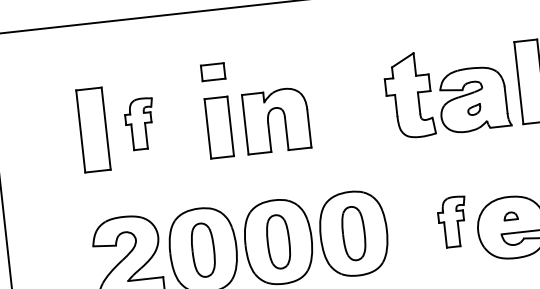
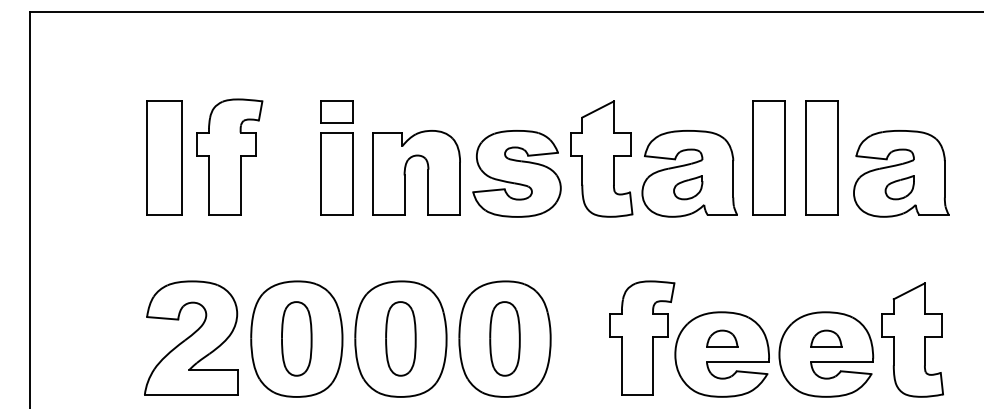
part: (212, 71) -> (336, 111), moved
part: (474, 109) -> (688, 187), size x1.67
part: (348, 113) -> (516, 173), added
part: (140, 123) -> (229, 156), size x1.67
part: (511, 215) -> (722, 338), size x1.67
part: (453, 221) -> (642, 337), size x1.67

